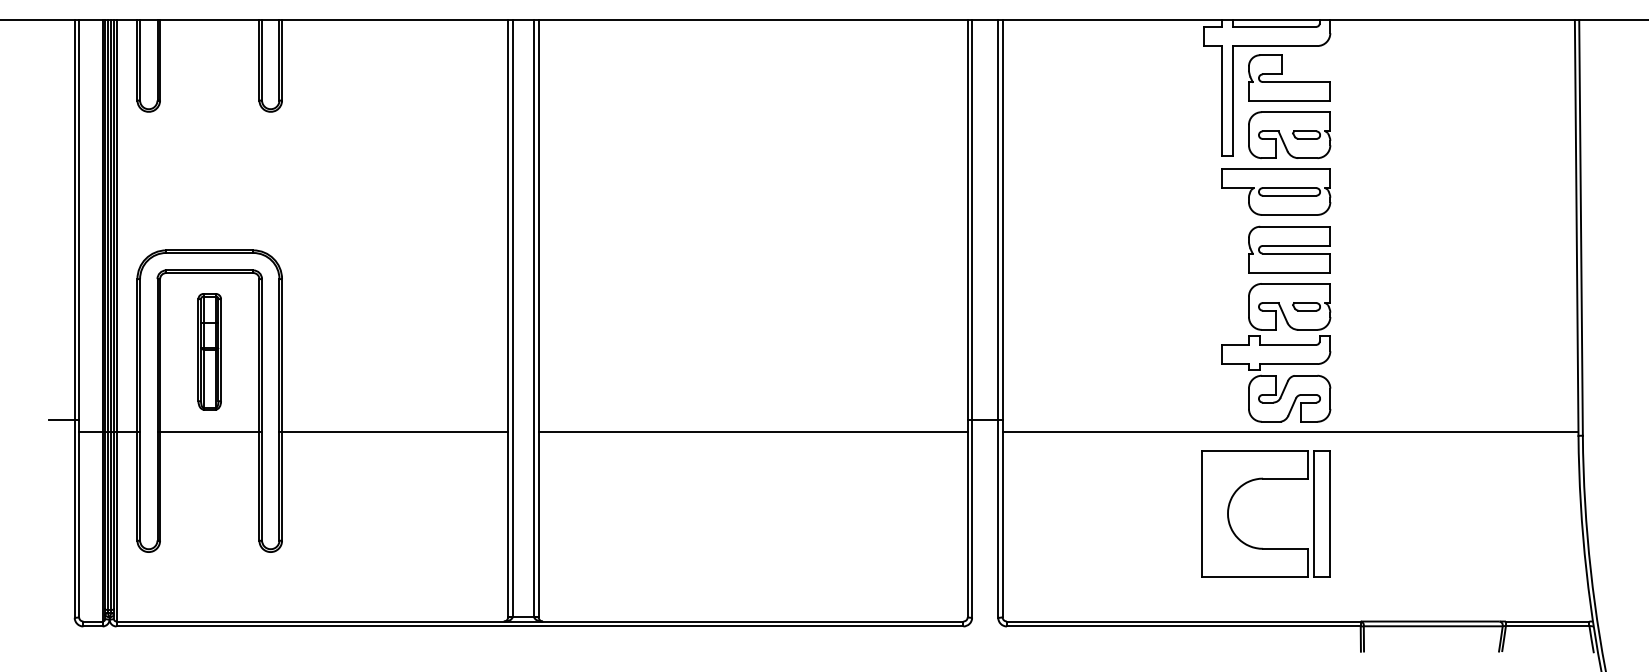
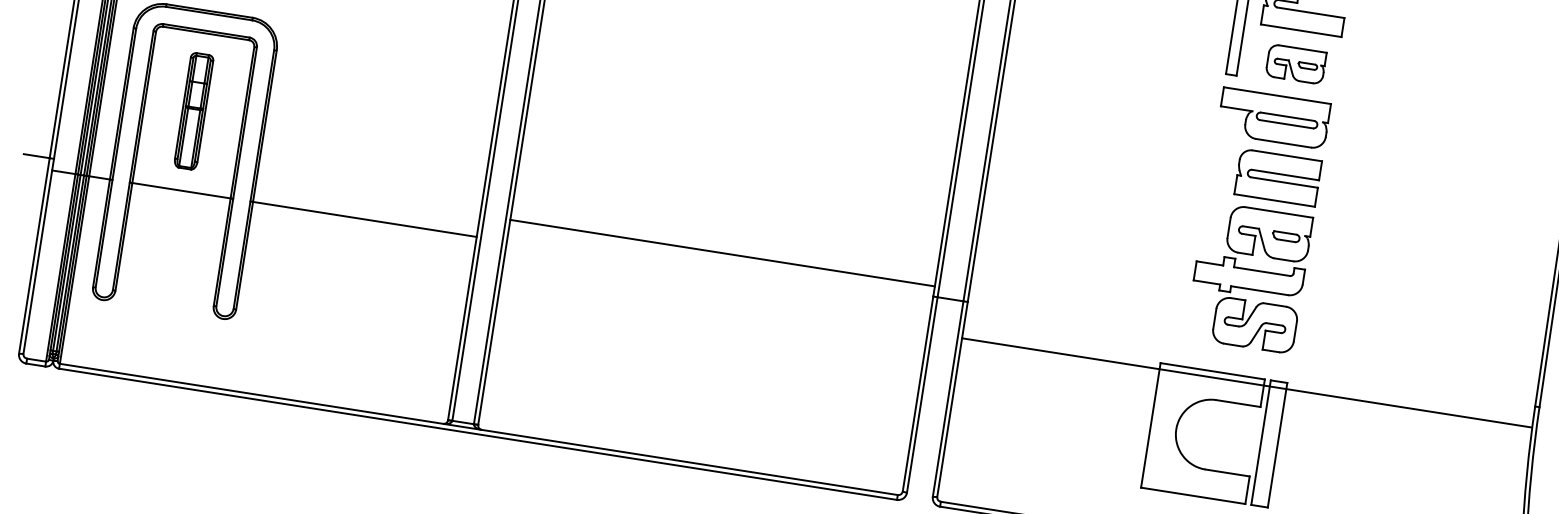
part: (1289, 134) -> (1295, 63), size x0.7
line: (752, 431) -> (721, 252), moved
line: (1290, 431) -> (1247, 382), moved

